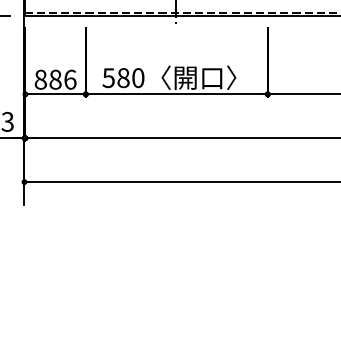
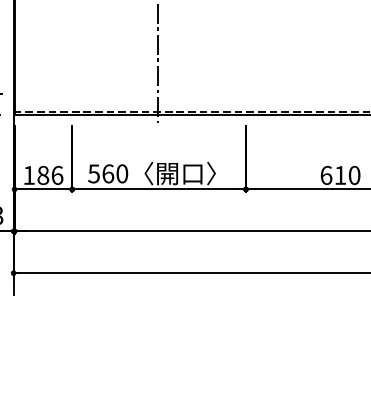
text: (123, 77) -> (108, 173), 580 -> 560
text: (41, 79) -> (29, 175), 886 -> 186

